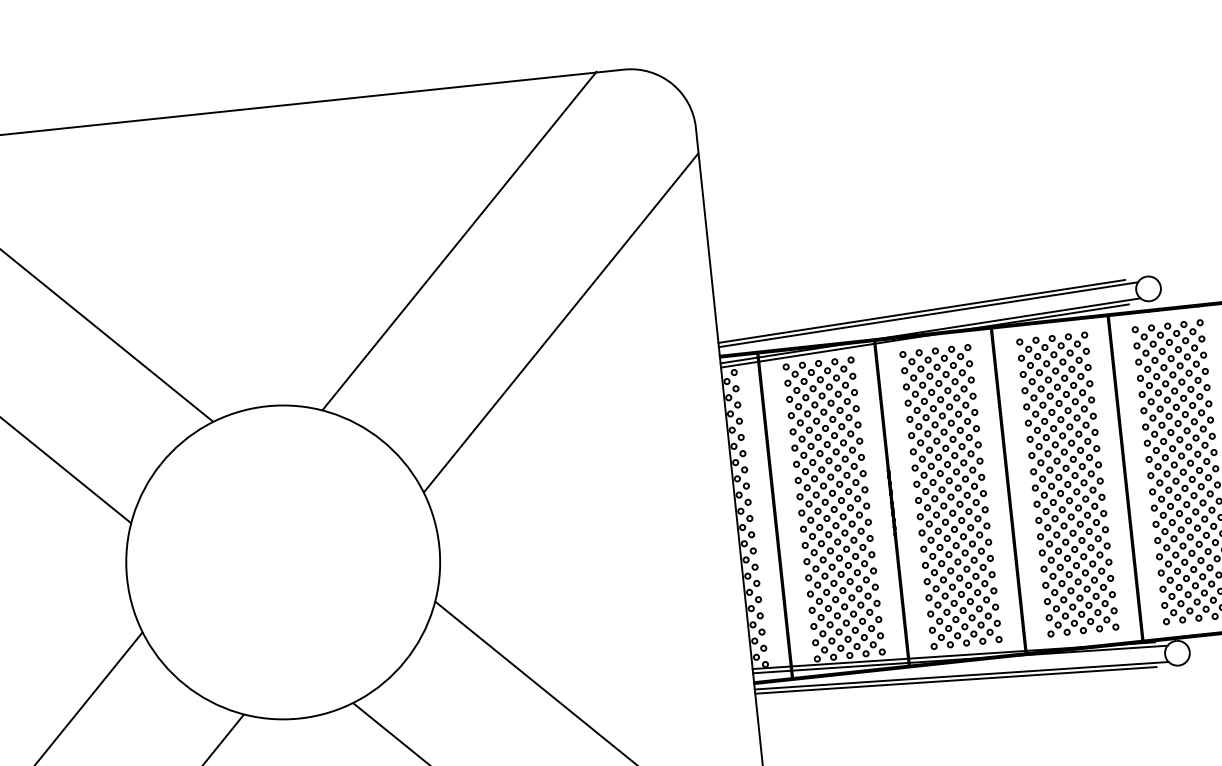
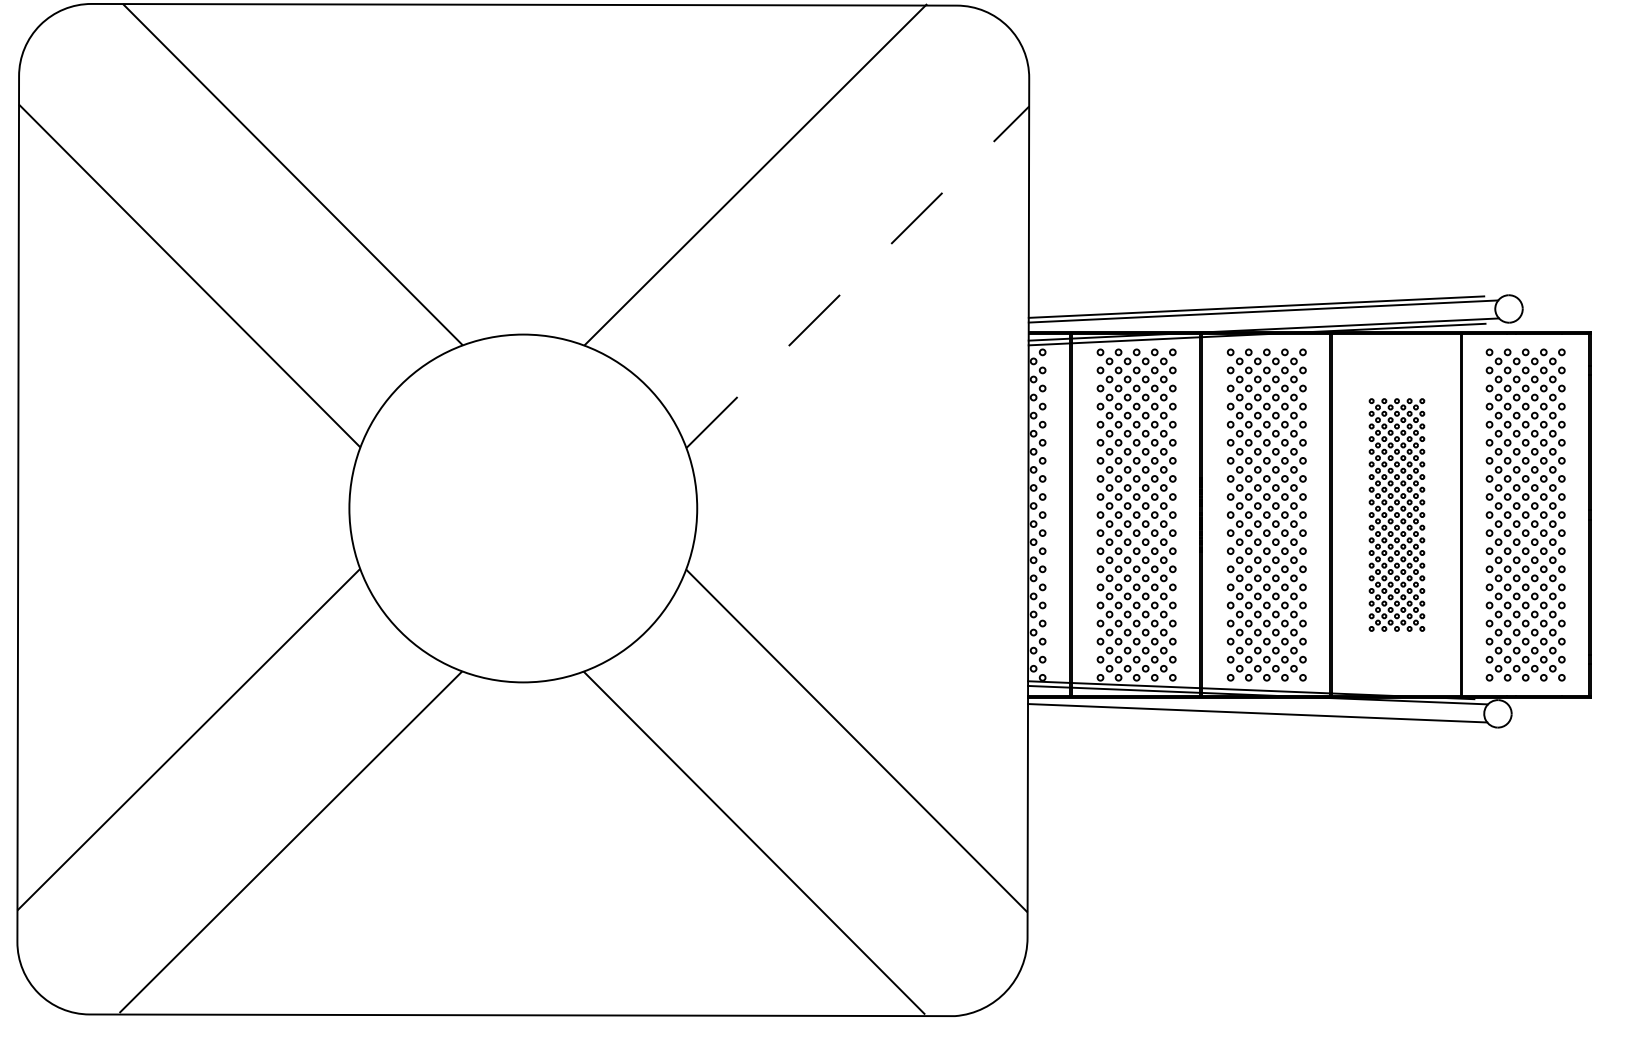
line: (560, 323) -> (857, 277), solid -> dashed
part: (1067, 484) -> (1396, 514), size x0.7
line: (955, 680) -> (1250, 717), removed

